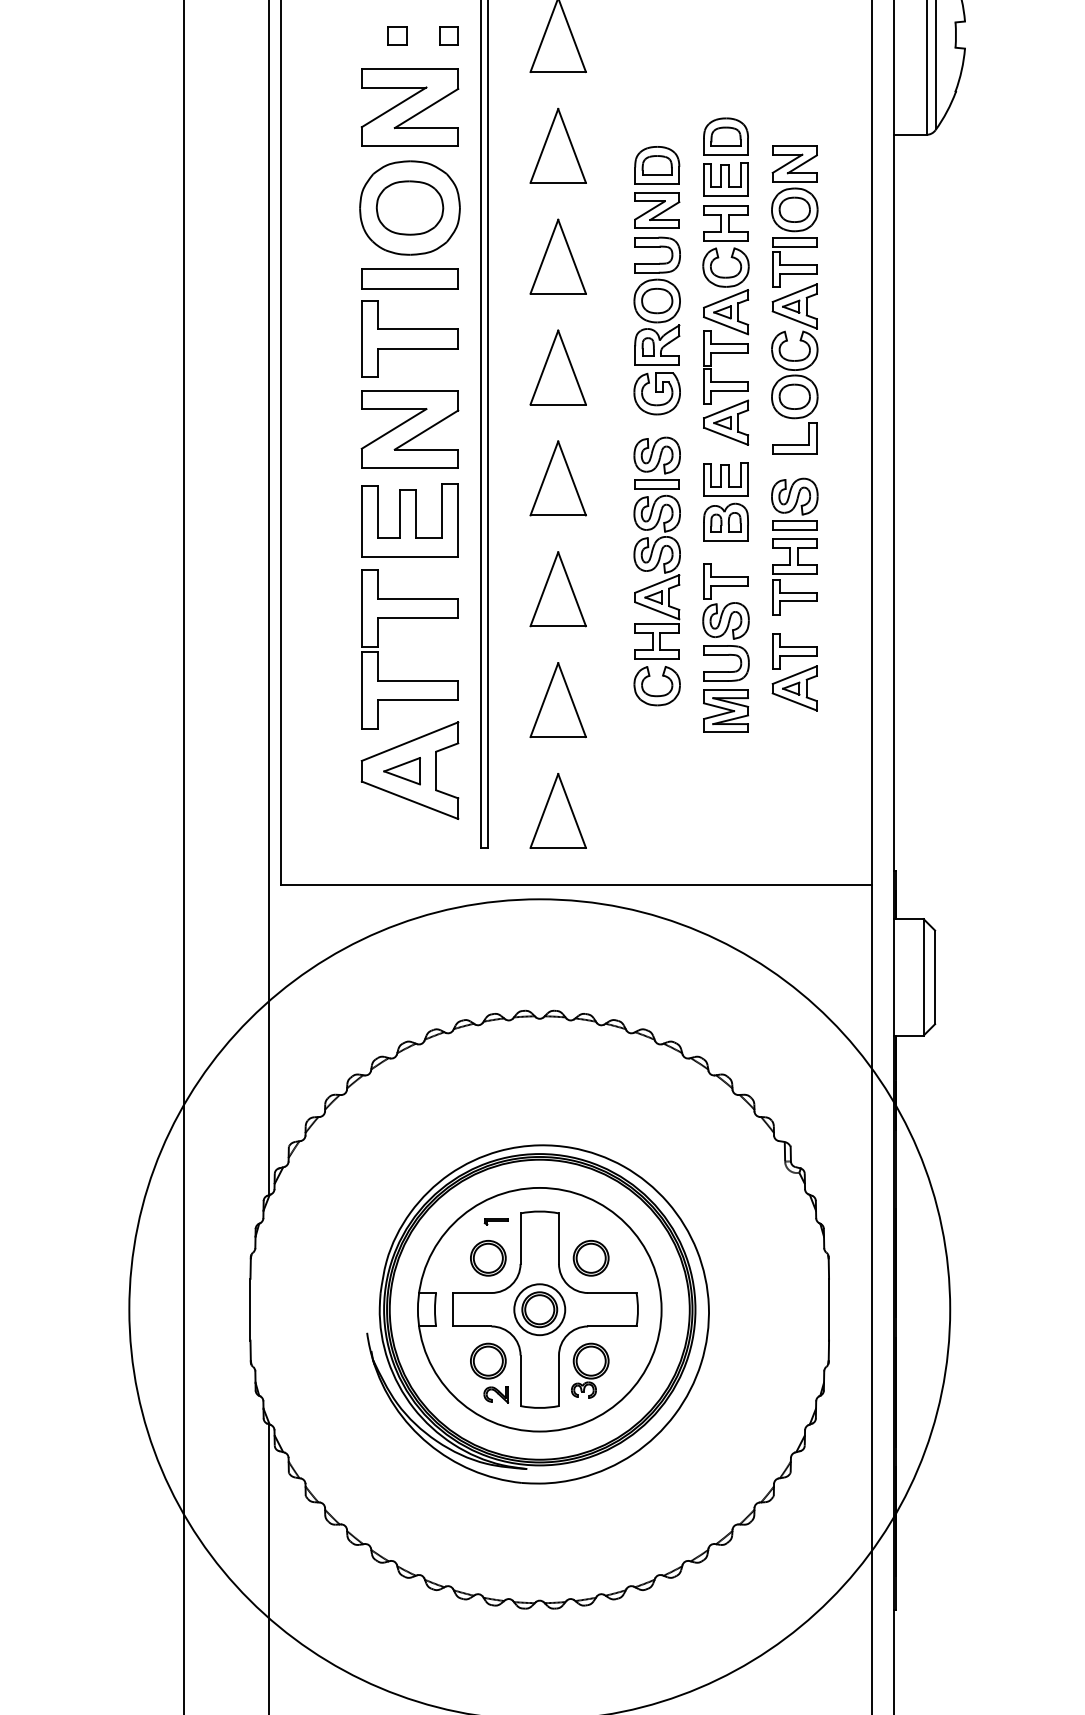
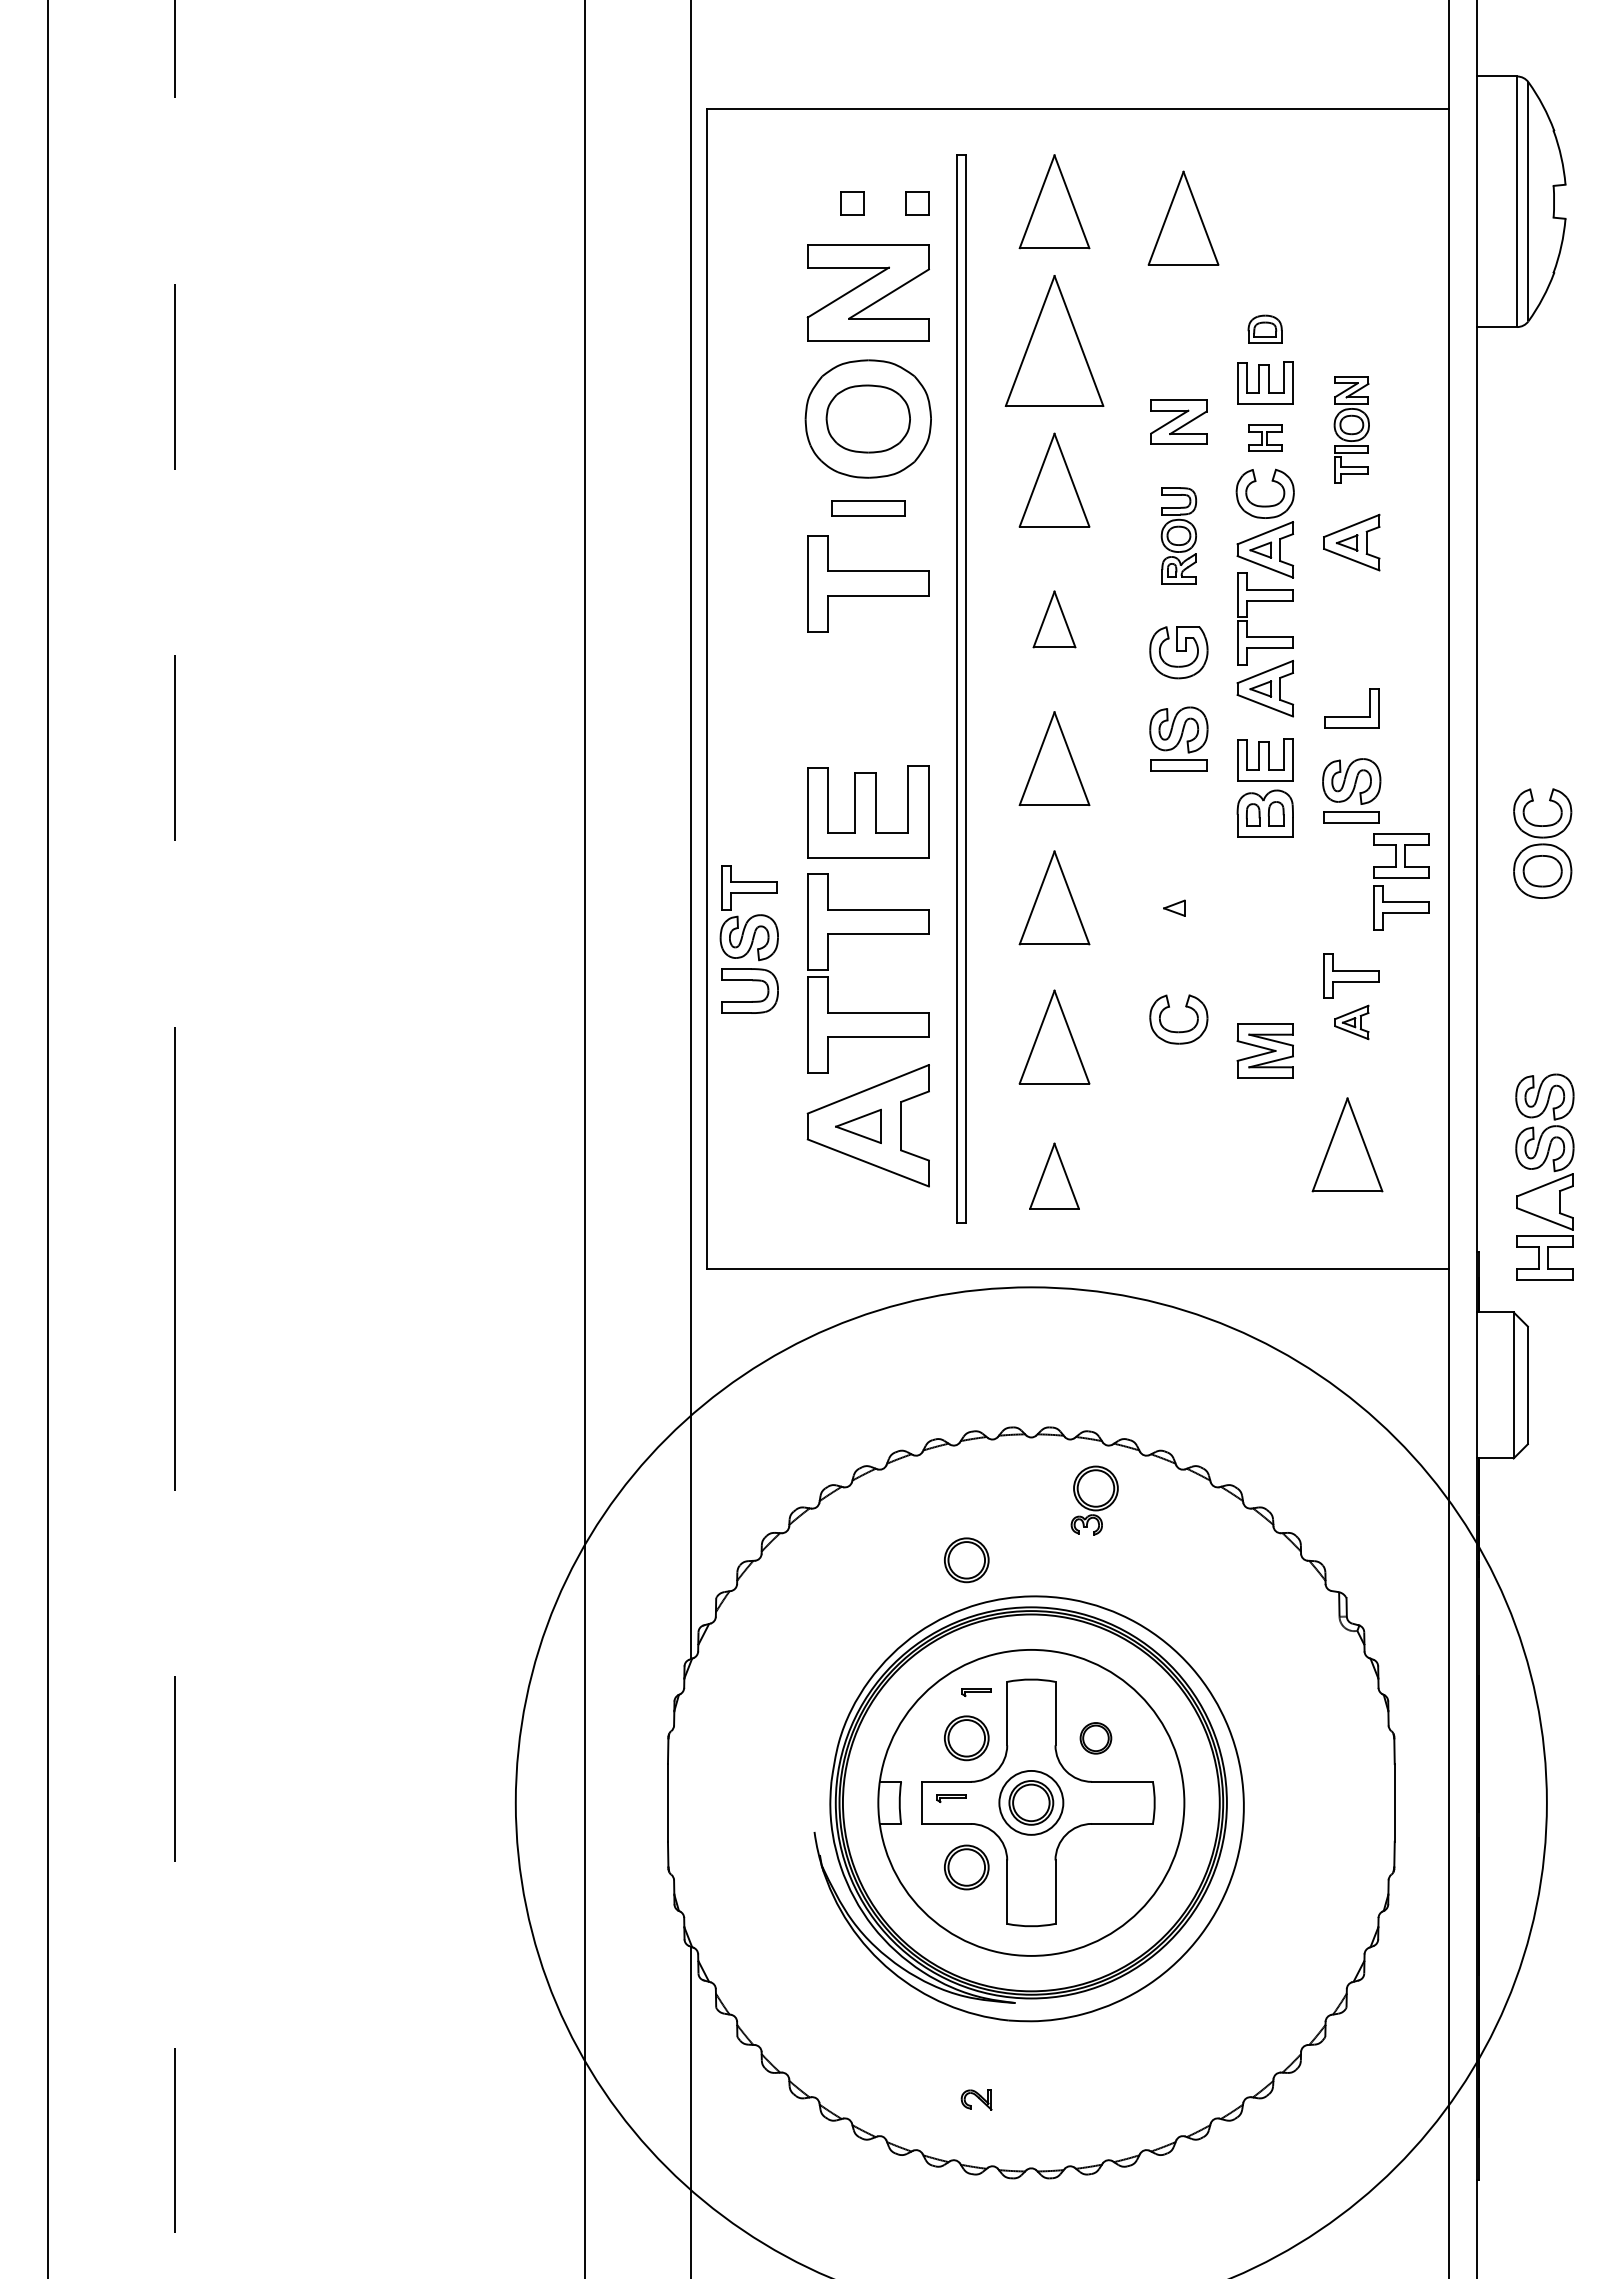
part: (660, 47) -> (1183, 217), added
part: (725, 136) -> (1264, 329), size x0.6
part: (558, 145) -> (1054, 340), size x1.4
part: (656, 165) -> (1178, 365), removed
part: (794, 217) -> (1351, 430), size x0.6
part: (726, 222) -> (1265, 437), size x0.6
part: (410, 279) -> (868, 508), size x0.6
part: (656, 300) -> (1178, 535), size x0.6
part: (558, 367) -> (1054, 619), size x0.6
part: (794, 374) -> (1542, 843), moved
part: (409, 428) -> (867, 696), removed
part: (794, 576) -> (1401, 881), moved
part: (660, 581) -> (1548, 1182), moved
part: (725, 622) -> (748, 939), moved
part: (794, 688) -> (1351, 1022), size x0.6
part: (791, 785) -> (1347, 1144), added
part: (558, 810) -> (1054, 1175), size x0.7
part: (488, 1116) -> (966, 1560), added
part: (590, 1258) -> (1095, 1738), size x0.7
part: (476, 1306) -> (951, 1798), added
part: (590, 1370) -> (1094, 1500), moved
part: (496, 1394) -> (976, 2099), moved

